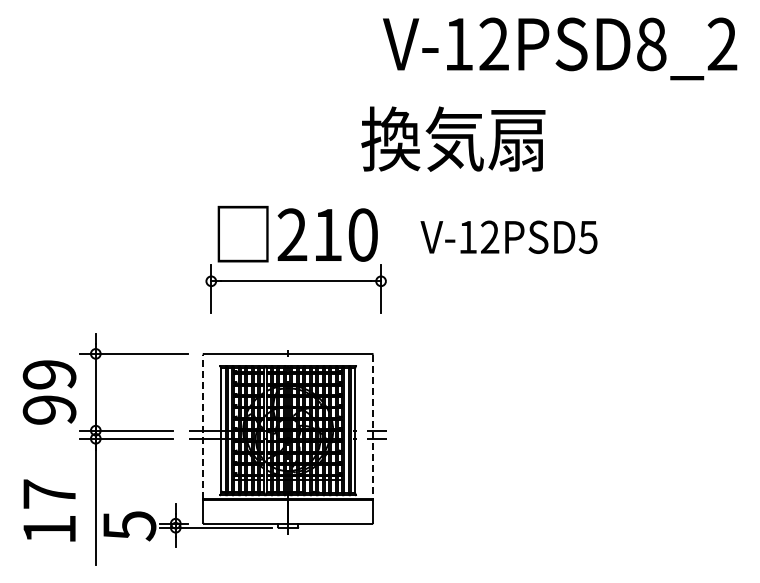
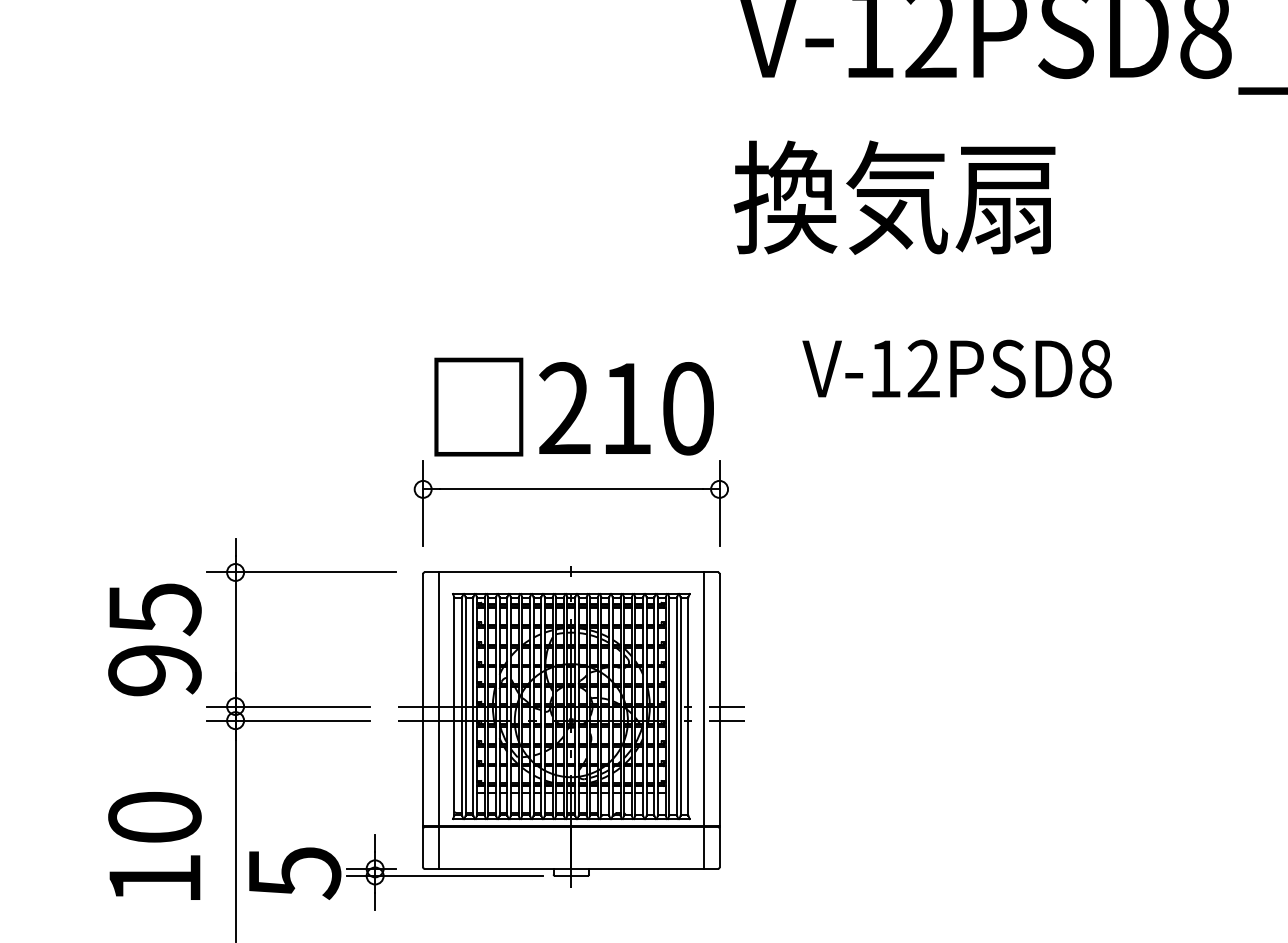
text: (453, 138) -> (894, 196), moved
text: (587, 236) -> (1093, 367), V-12PSD5 -> V-12PSD8
part: (295, 259) -> (570, 451), moved
text: (49, 375) -> (154, 610), 99 -> 95
line: (203, 426) -> (423, 699), dashed -> solid
line: (373, 427) -> (720, 700), dashed -> solid
line: (212, 438) -> (439, 720), added
line: (364, 438) -> (704, 720), added
text: (49, 493) -> (154, 816), 17 -> 10

